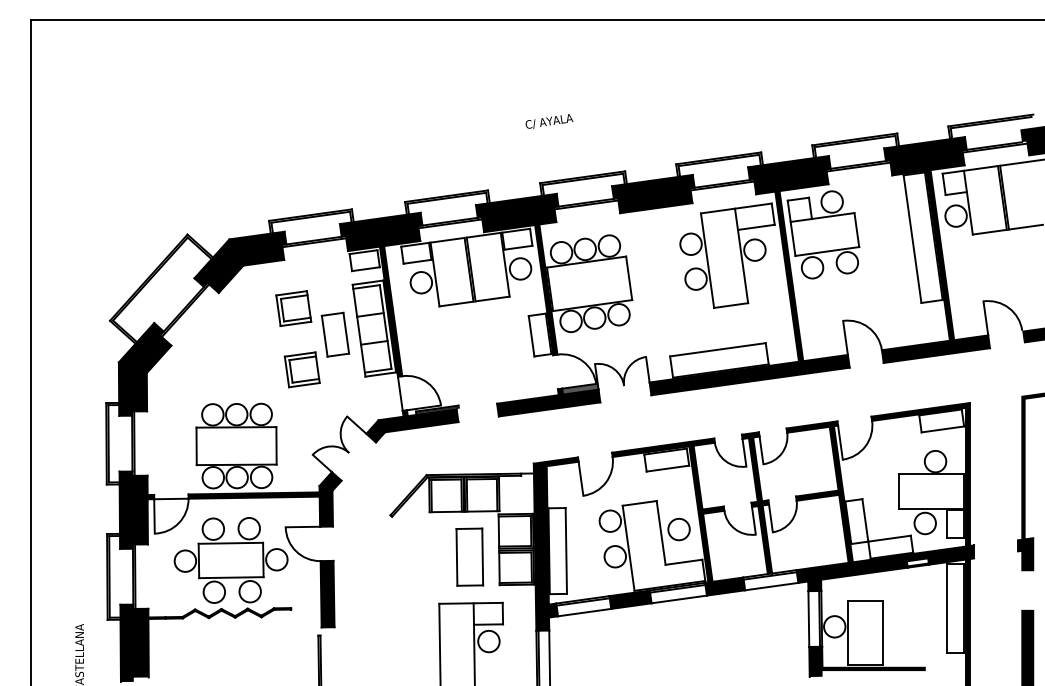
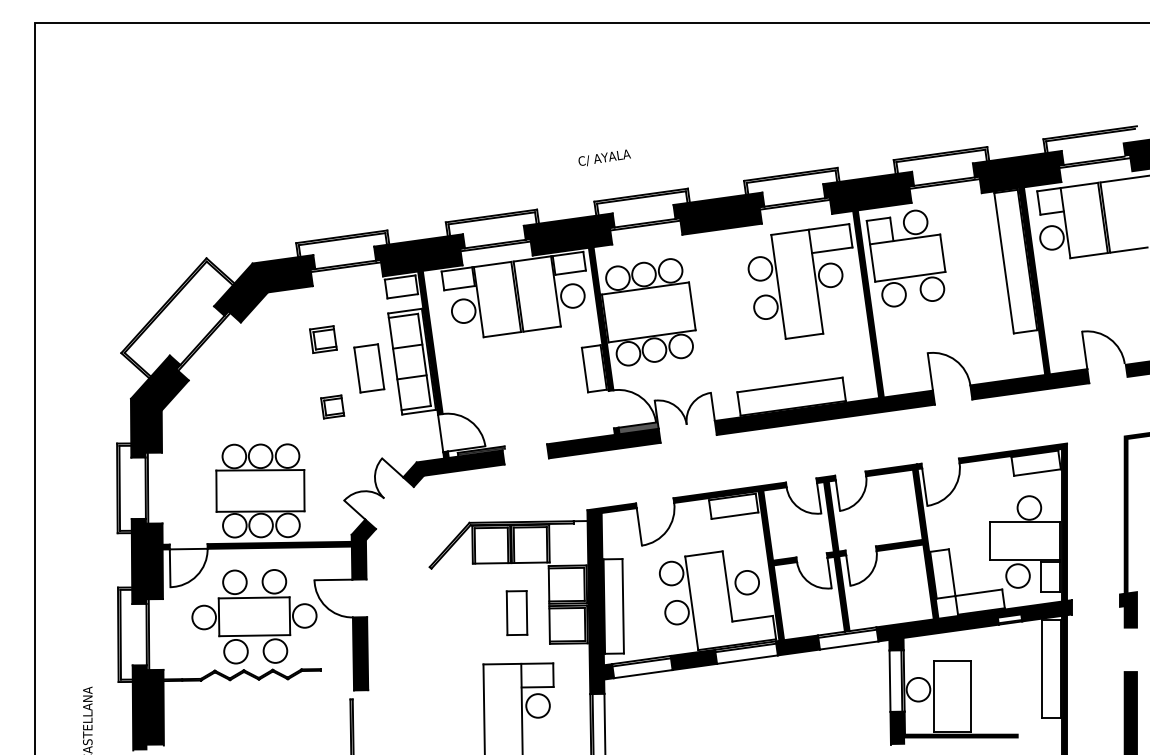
text: (549, 121) -> (604, 157), moved
part: (293, 308) -> (323, 339), size x0.7
part: (302, 369) -> (332, 406), size x0.6
part: (469, 556) -> (516, 612), size x0.7

